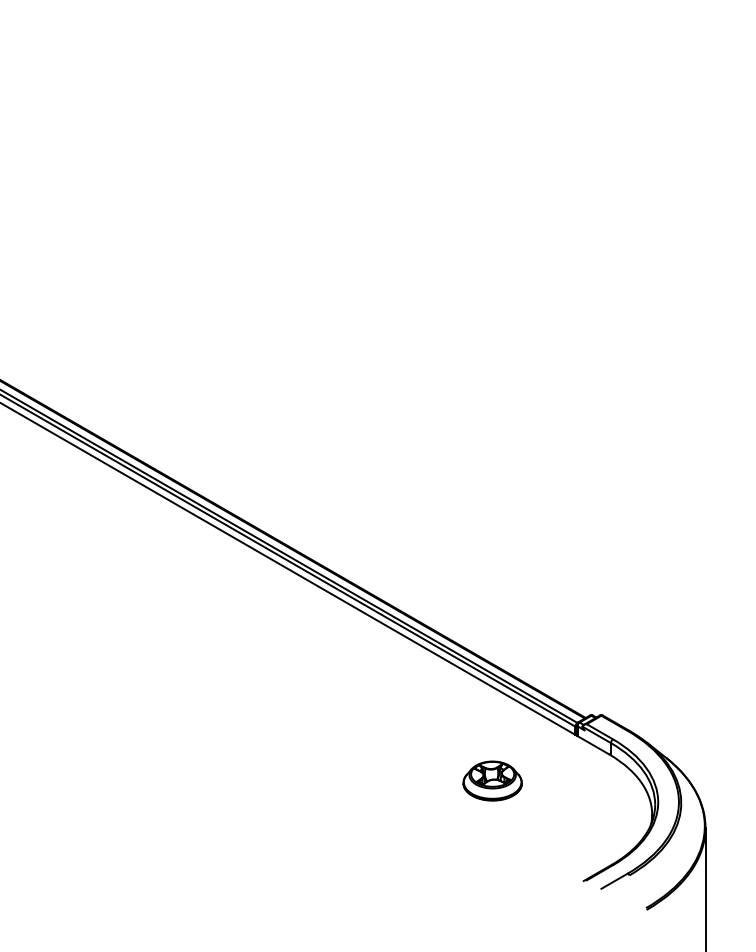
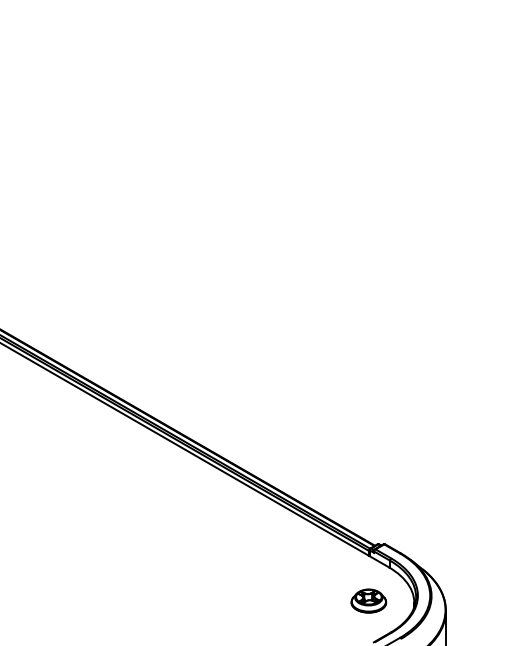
part: (492, 780) -> (368, 600), moved

